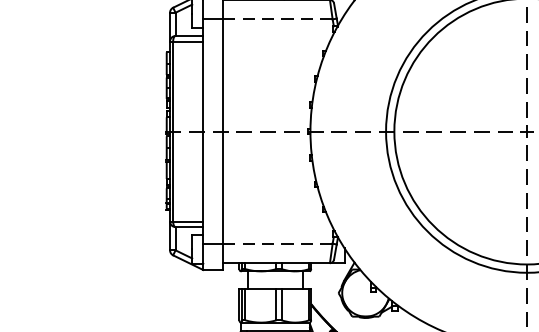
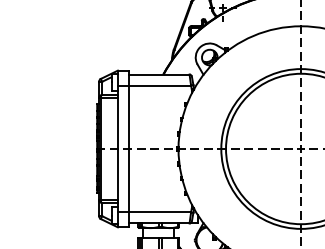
line: (276, 19) -> (159, 85), dashed -> solid
line: (276, 243) -> (159, 212), dashed -> solid

